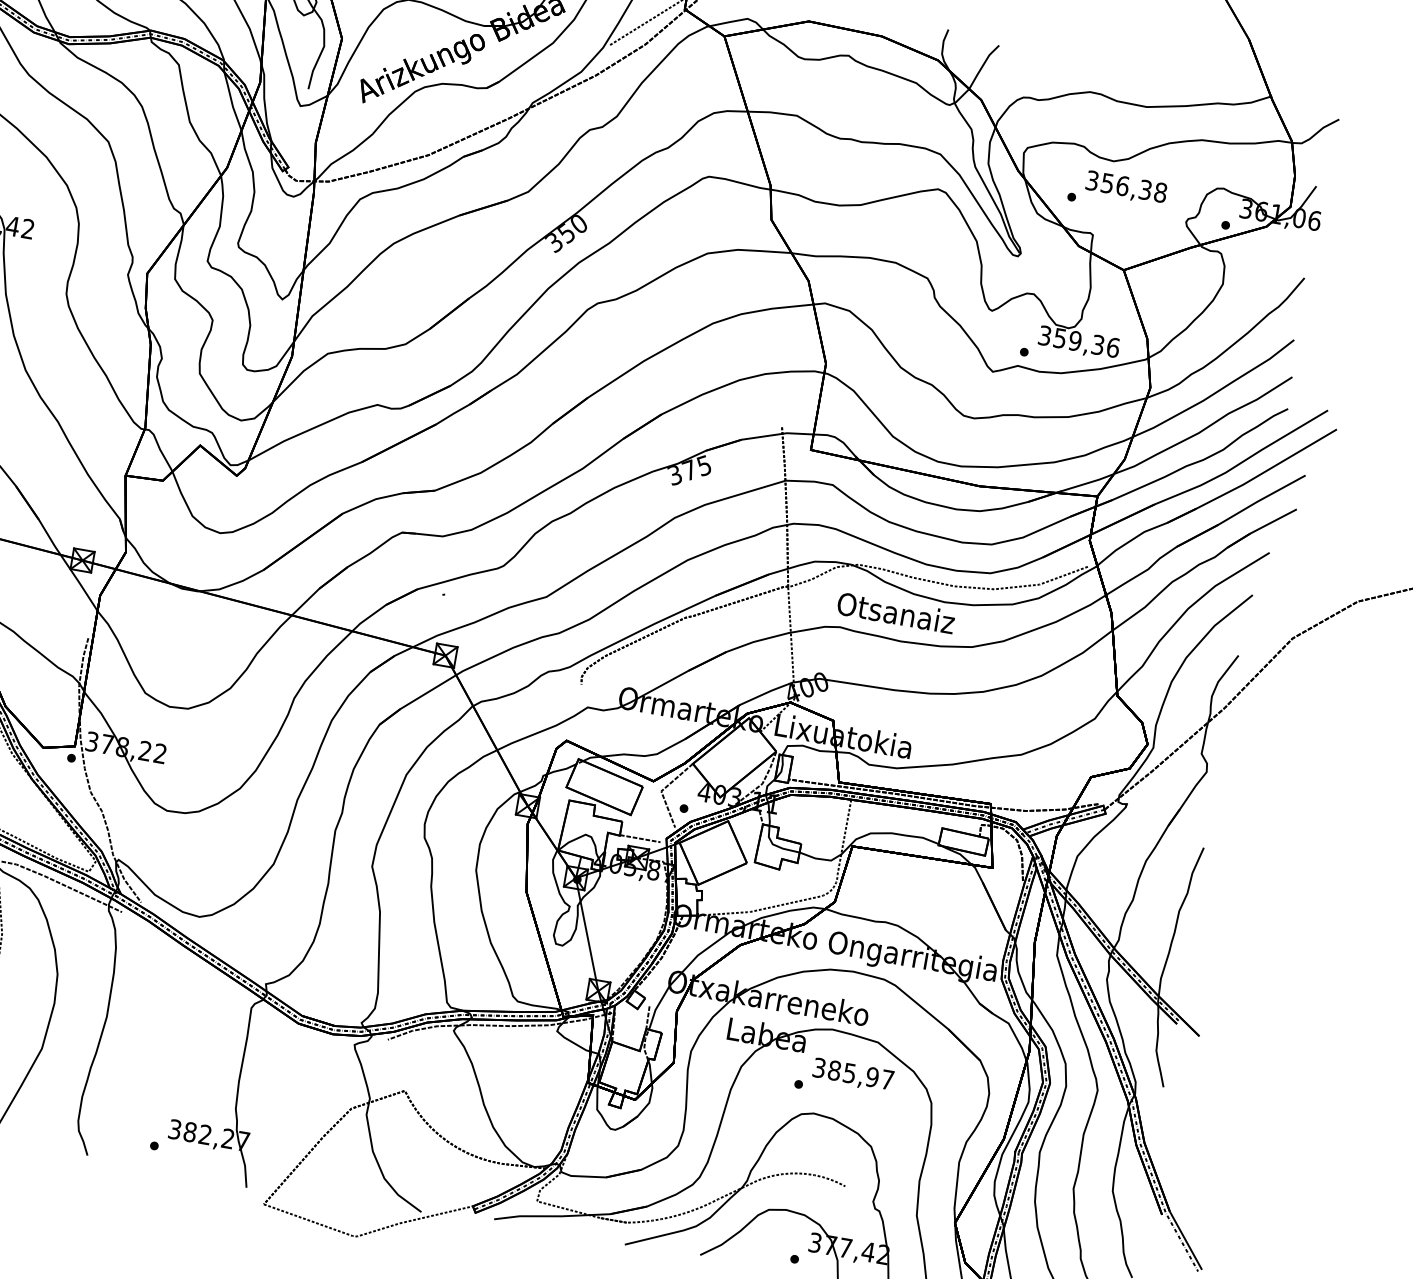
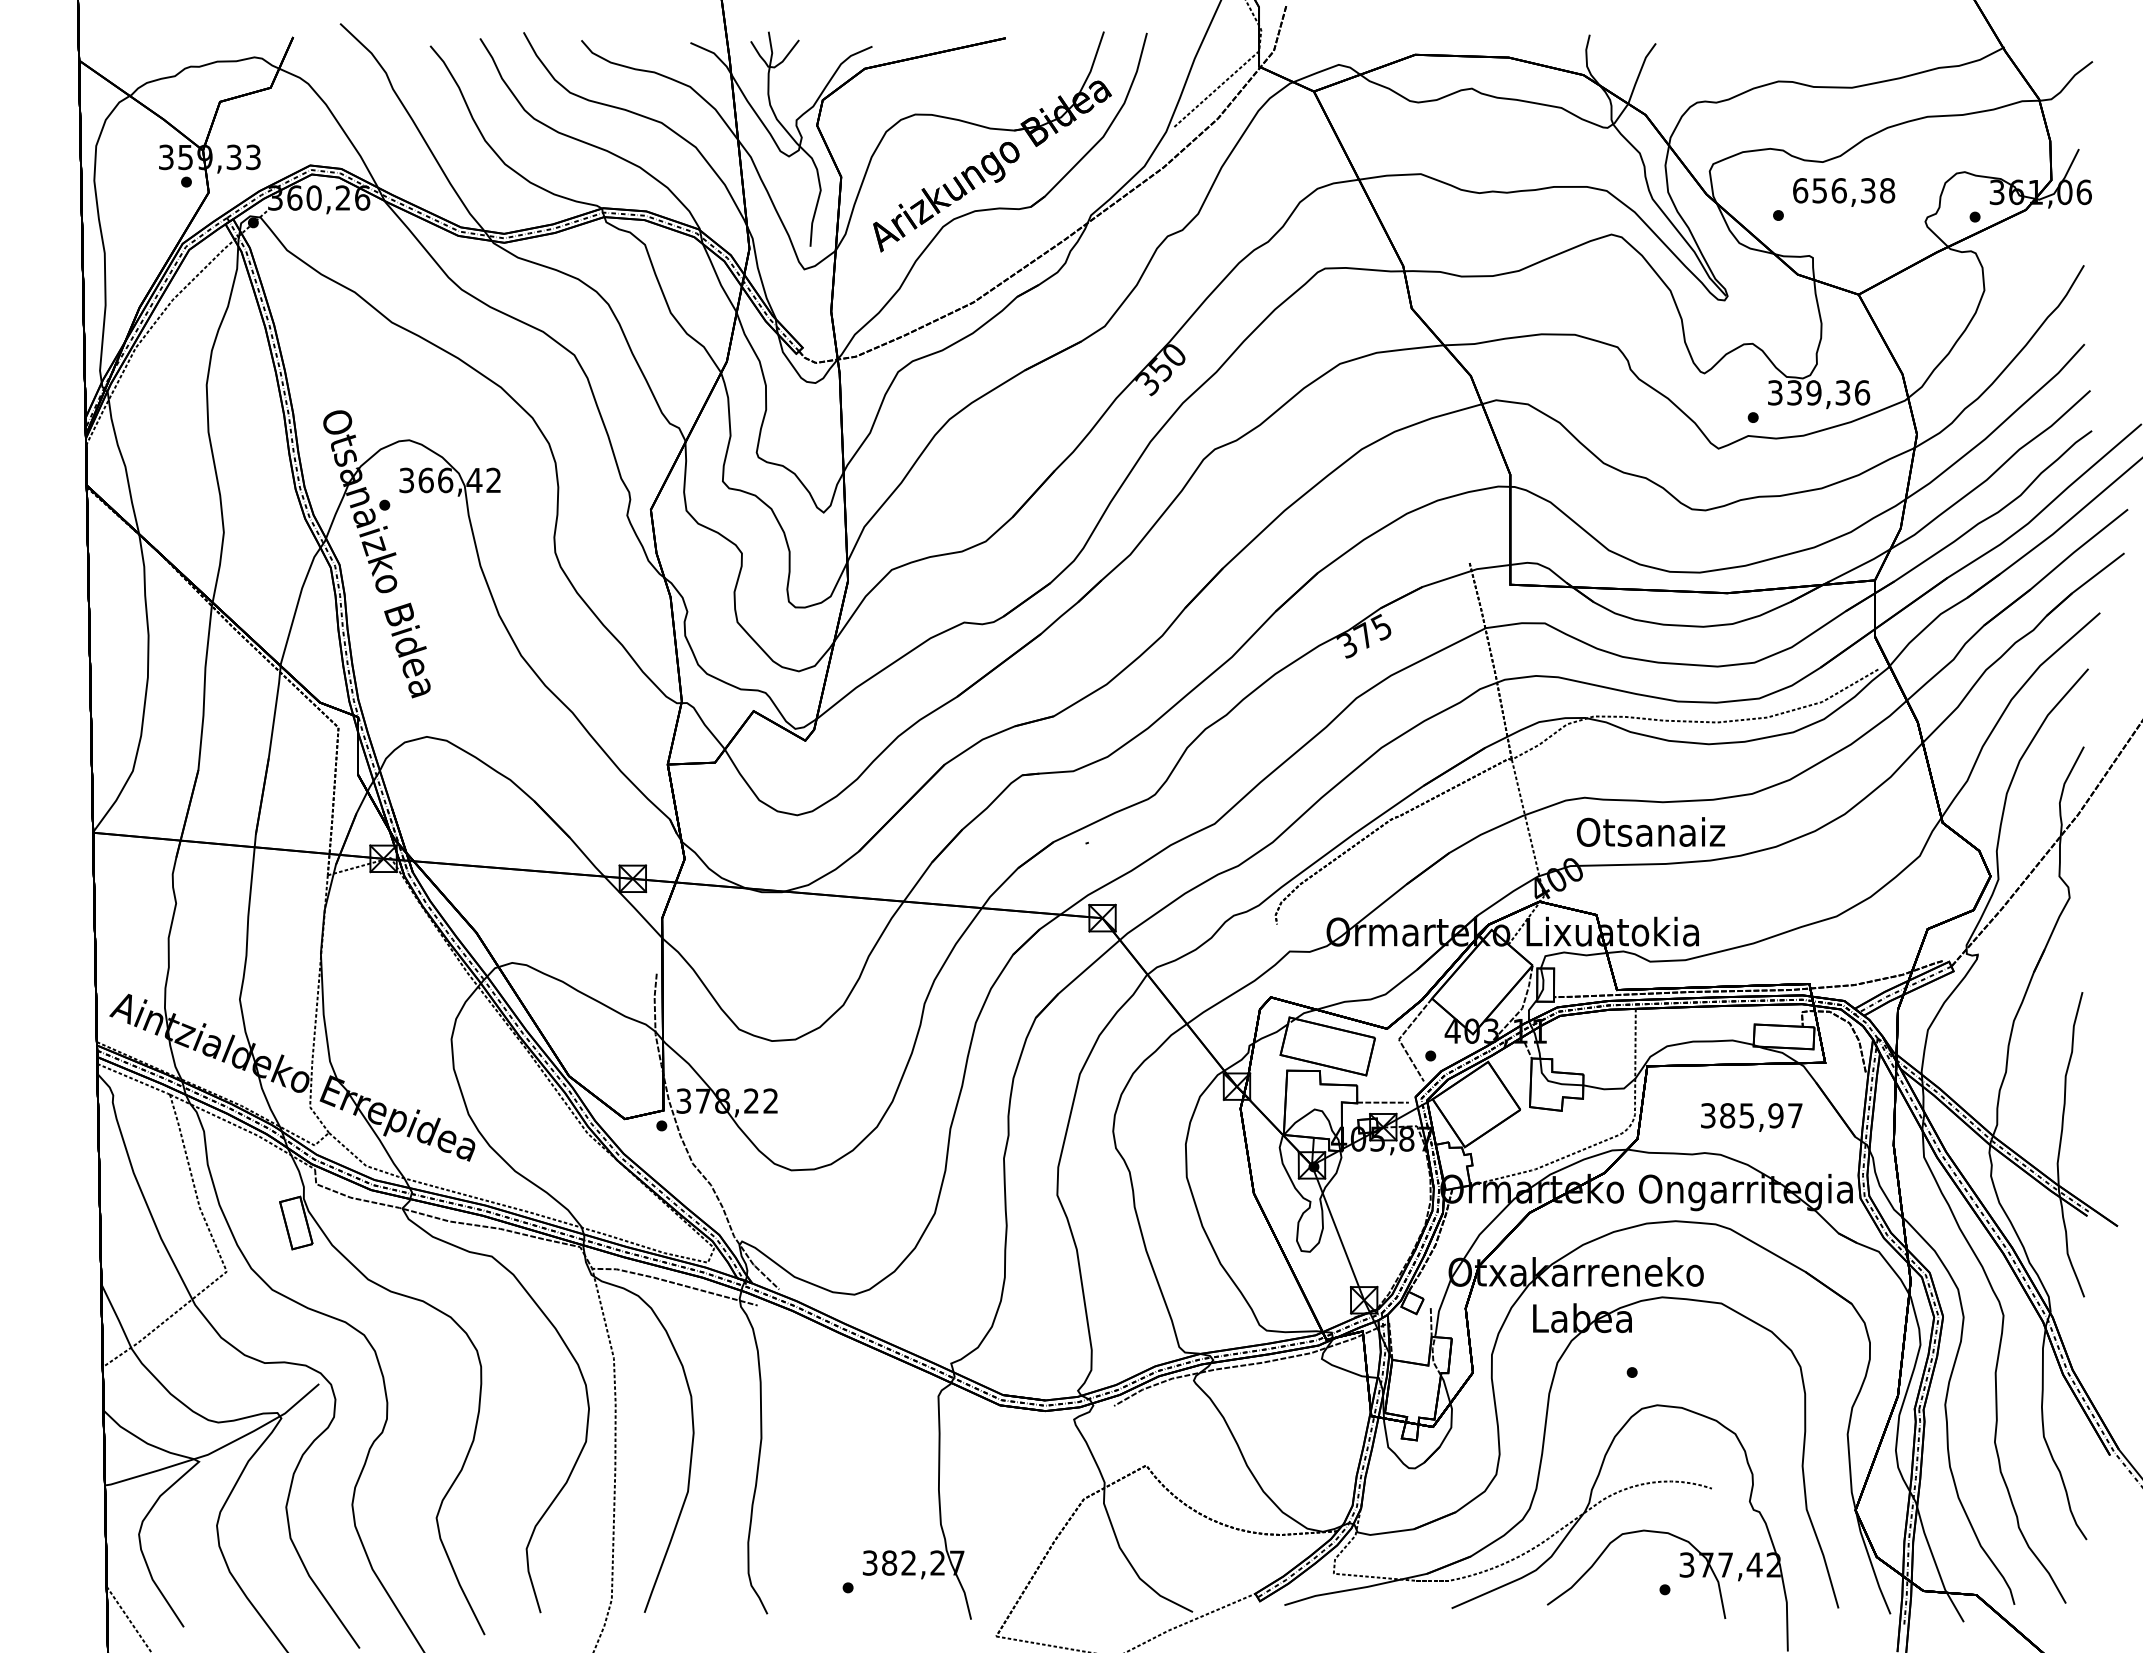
text: (1092, 180) -> (1800, 190), 356,38 -> 656,38
text: (1060, 338) -> (1794, 392), 359,36 -> 339,36
text: (895, 612) -> (1650, 831), moved
text: (853, 1075) -> (1751, 1117), moved

